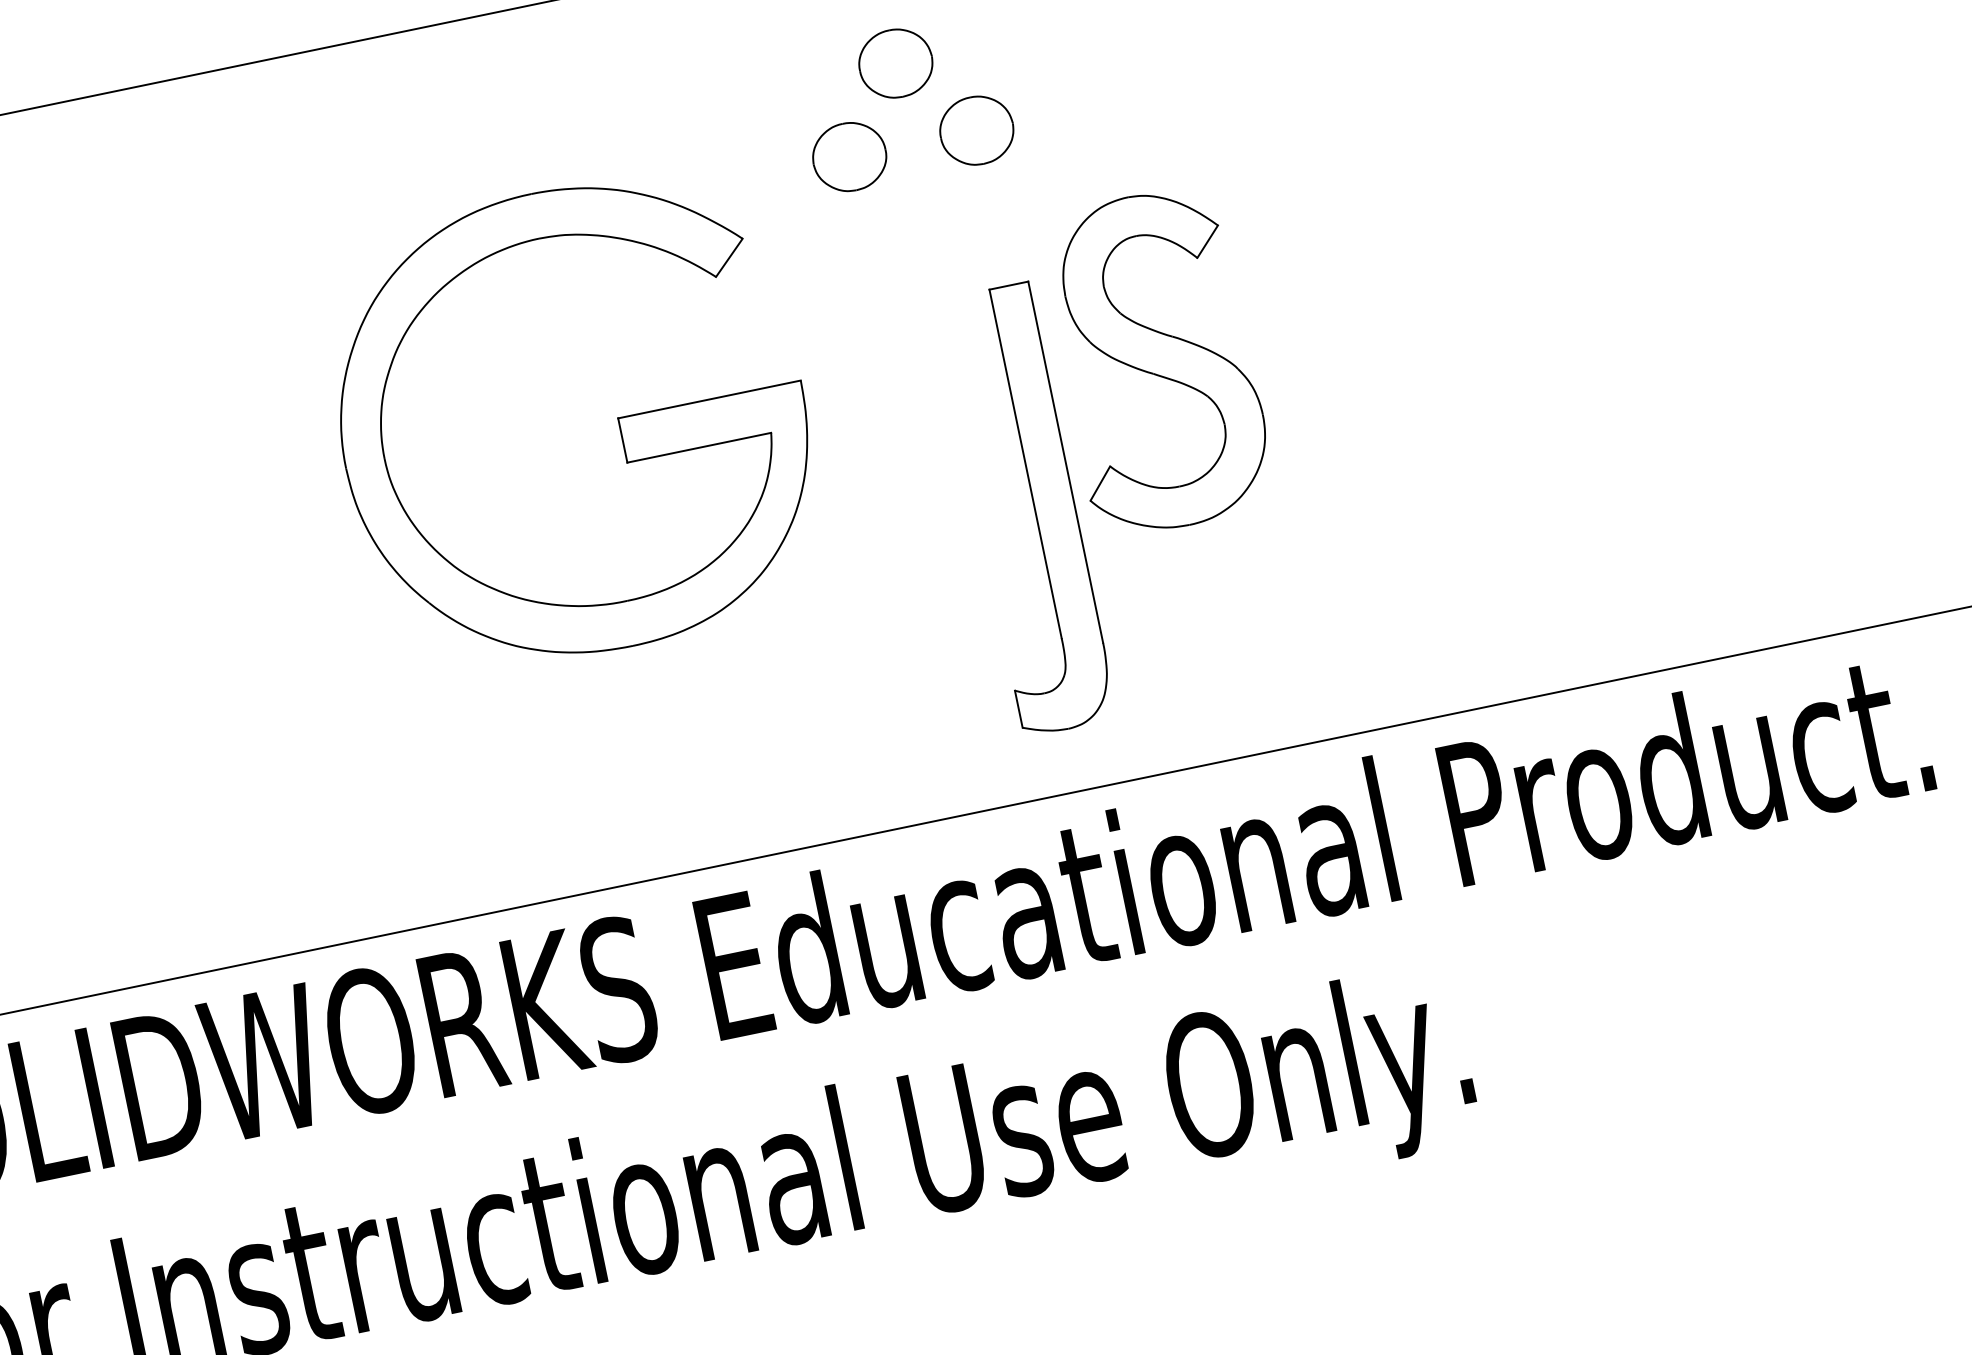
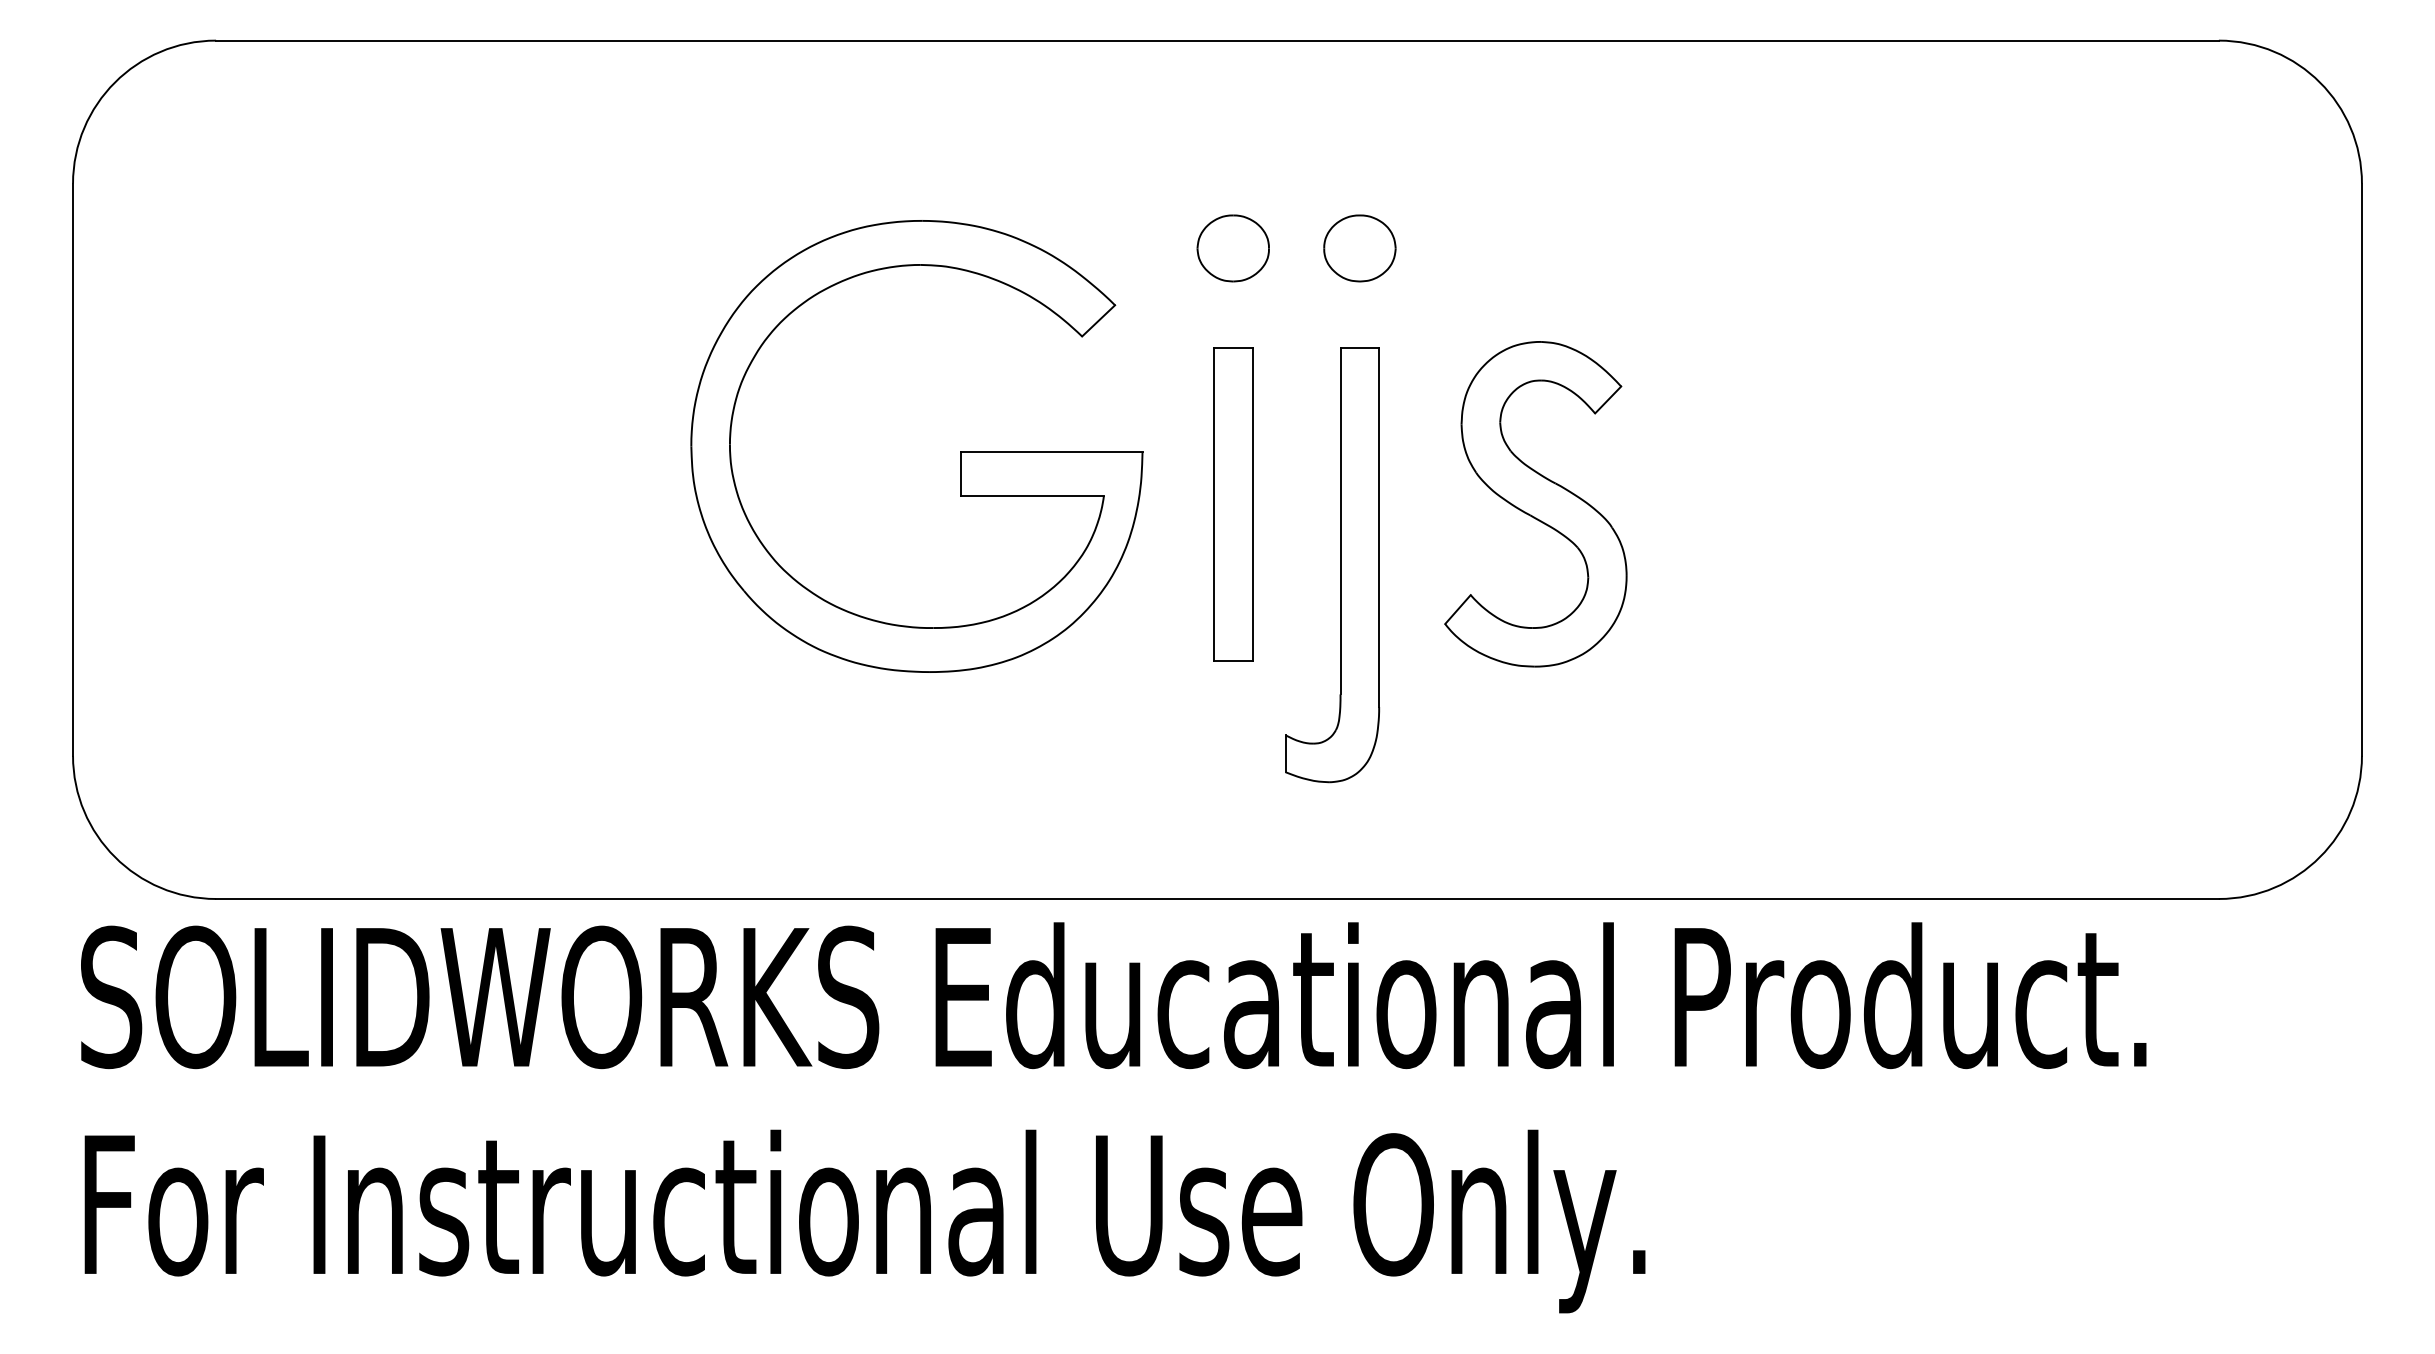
part: (895, 63) -> (1295, 168), removed
part: (1156, 361) -> (1535, 504), moved
part: (903, 414) -> (1233, 504), added
part: (1034, 508) -> (1340, 565), moved

